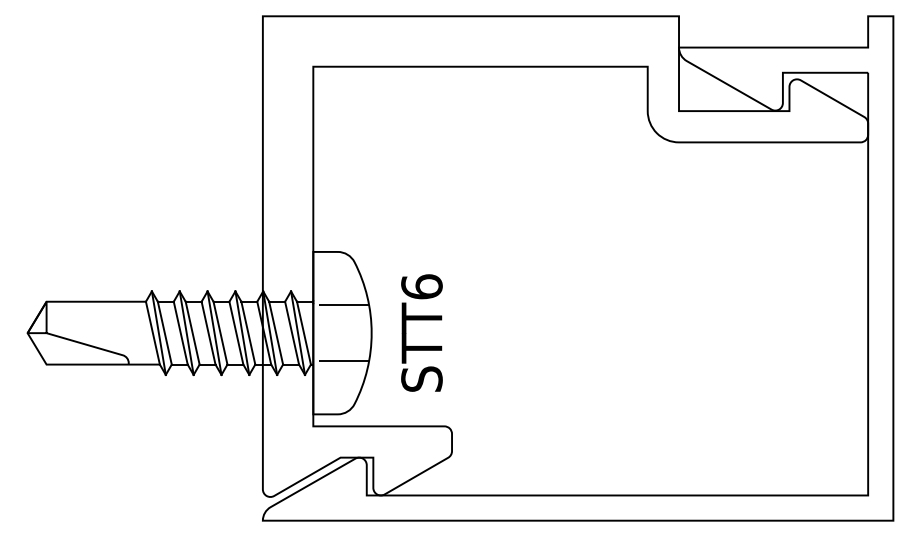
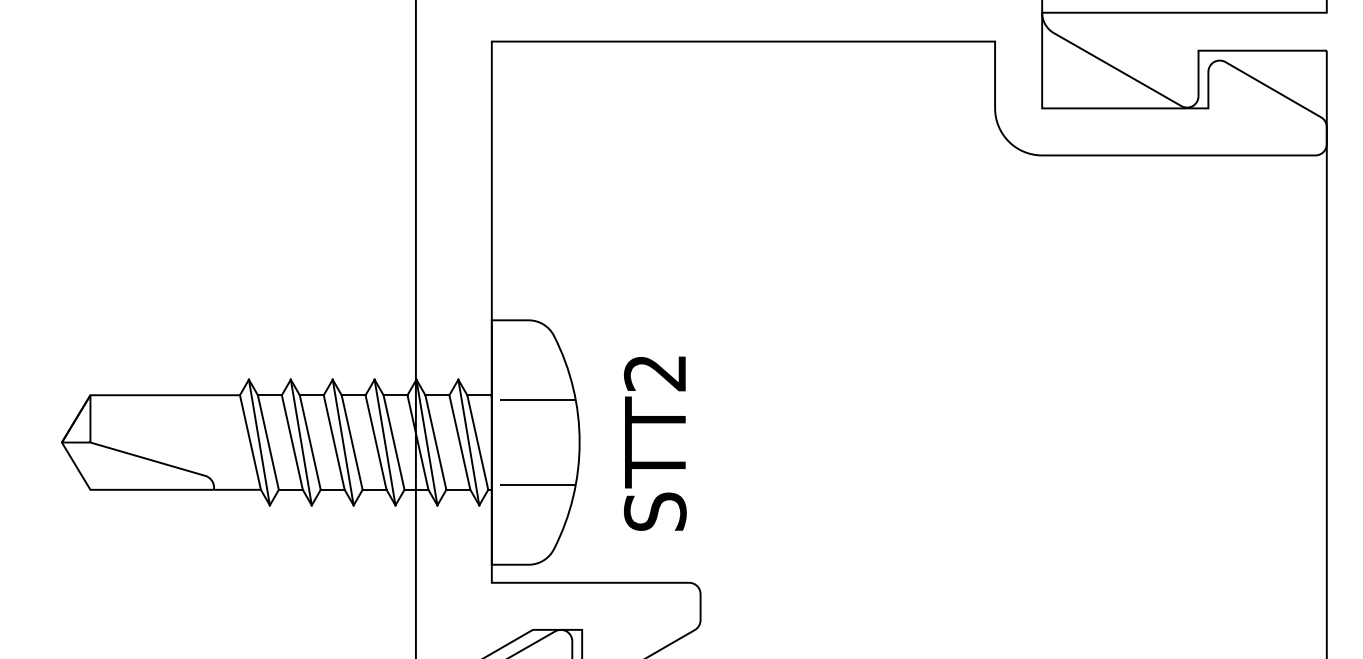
text: (421, 286) -> (654, 372), STT6 -> STT2

